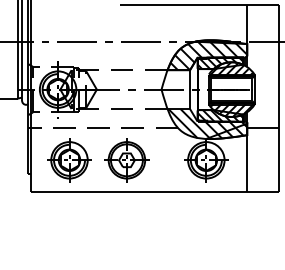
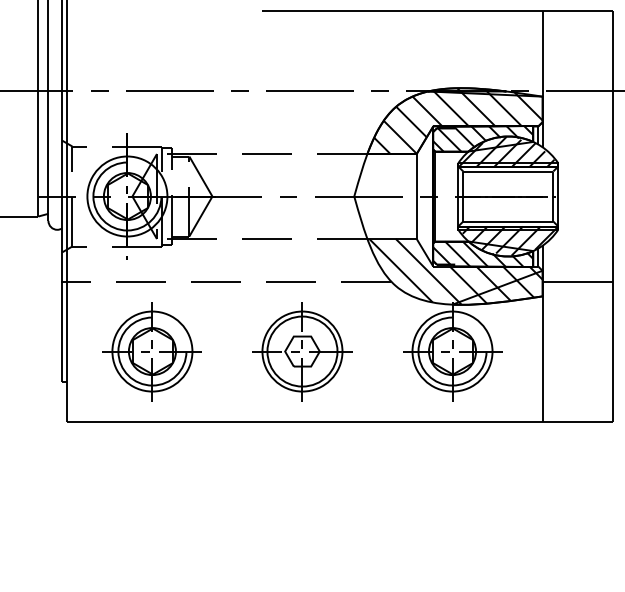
part: (126, 160) -> (301, 351), moved

